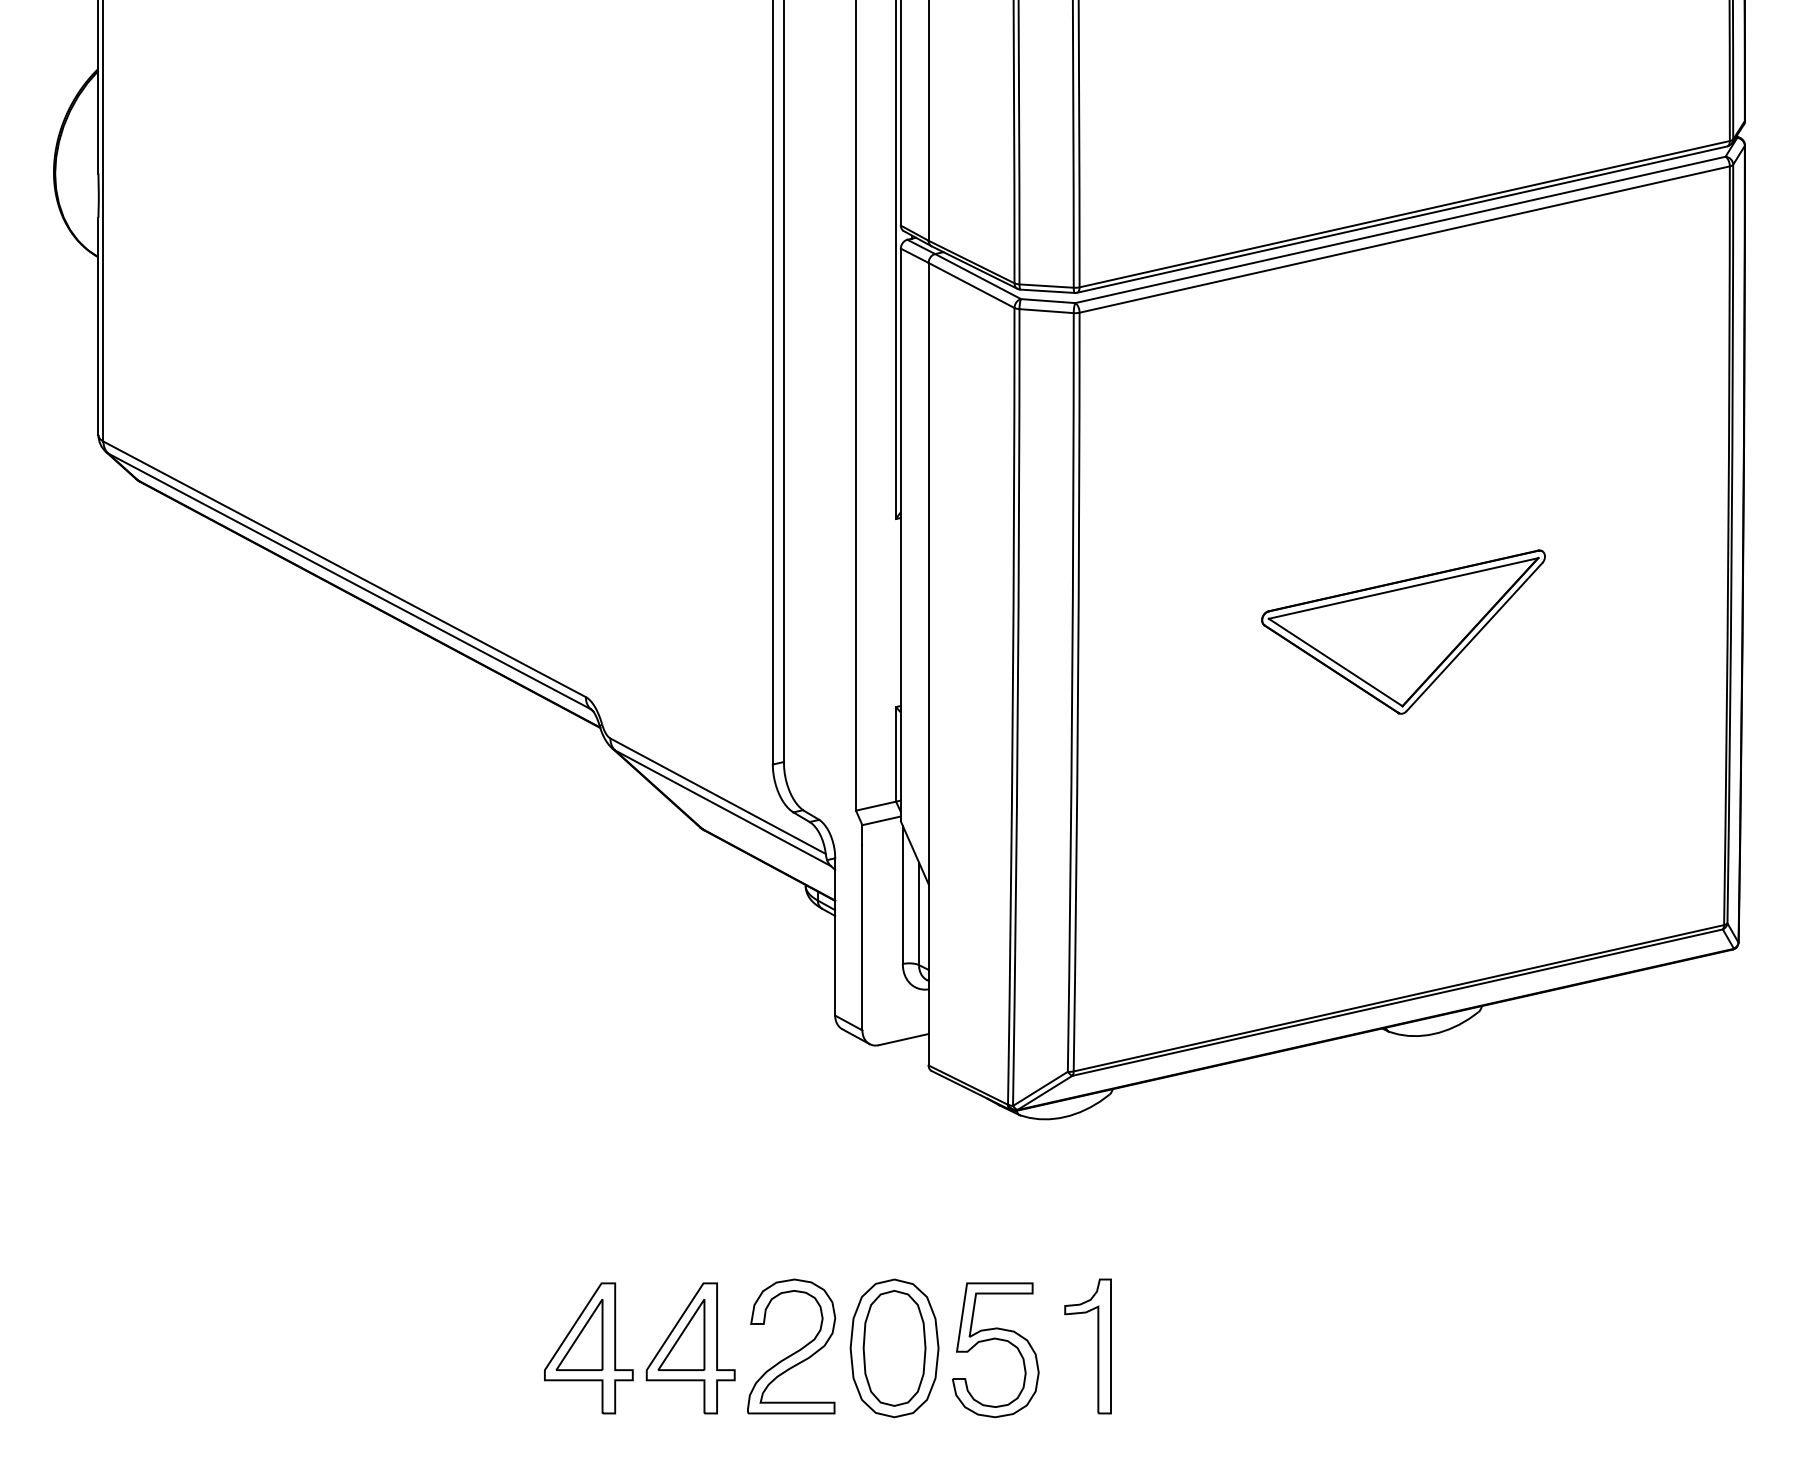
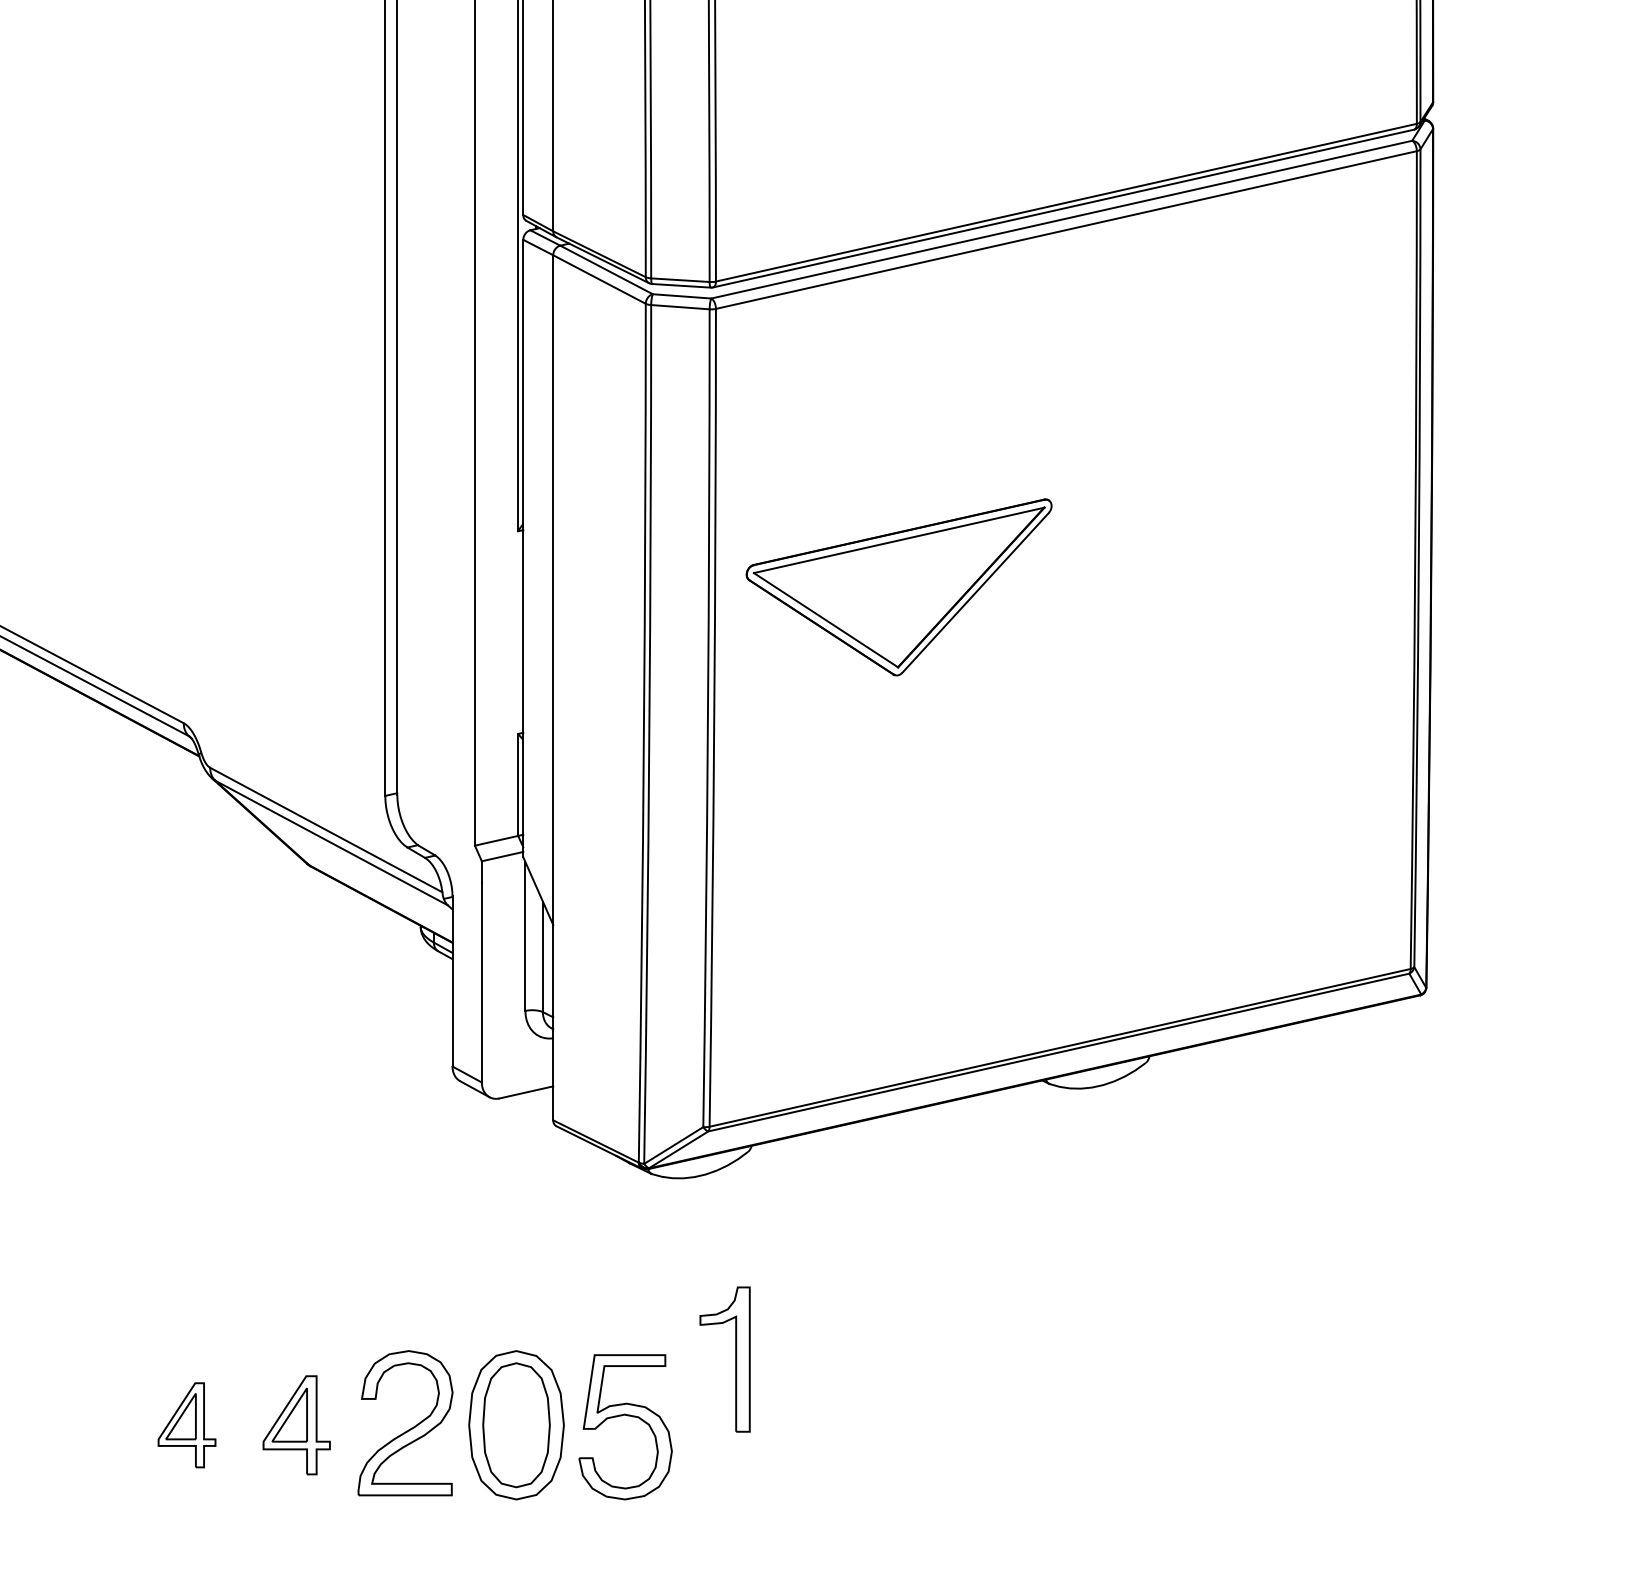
part: (1403, 631) -> (899, 586), moved
part: (1097, 1346) -> (735, 1359), moved
part: (588, 1348) -> (186, 1425), size x0.6
part: (690, 1348) -> (296, 1425), size x0.7

